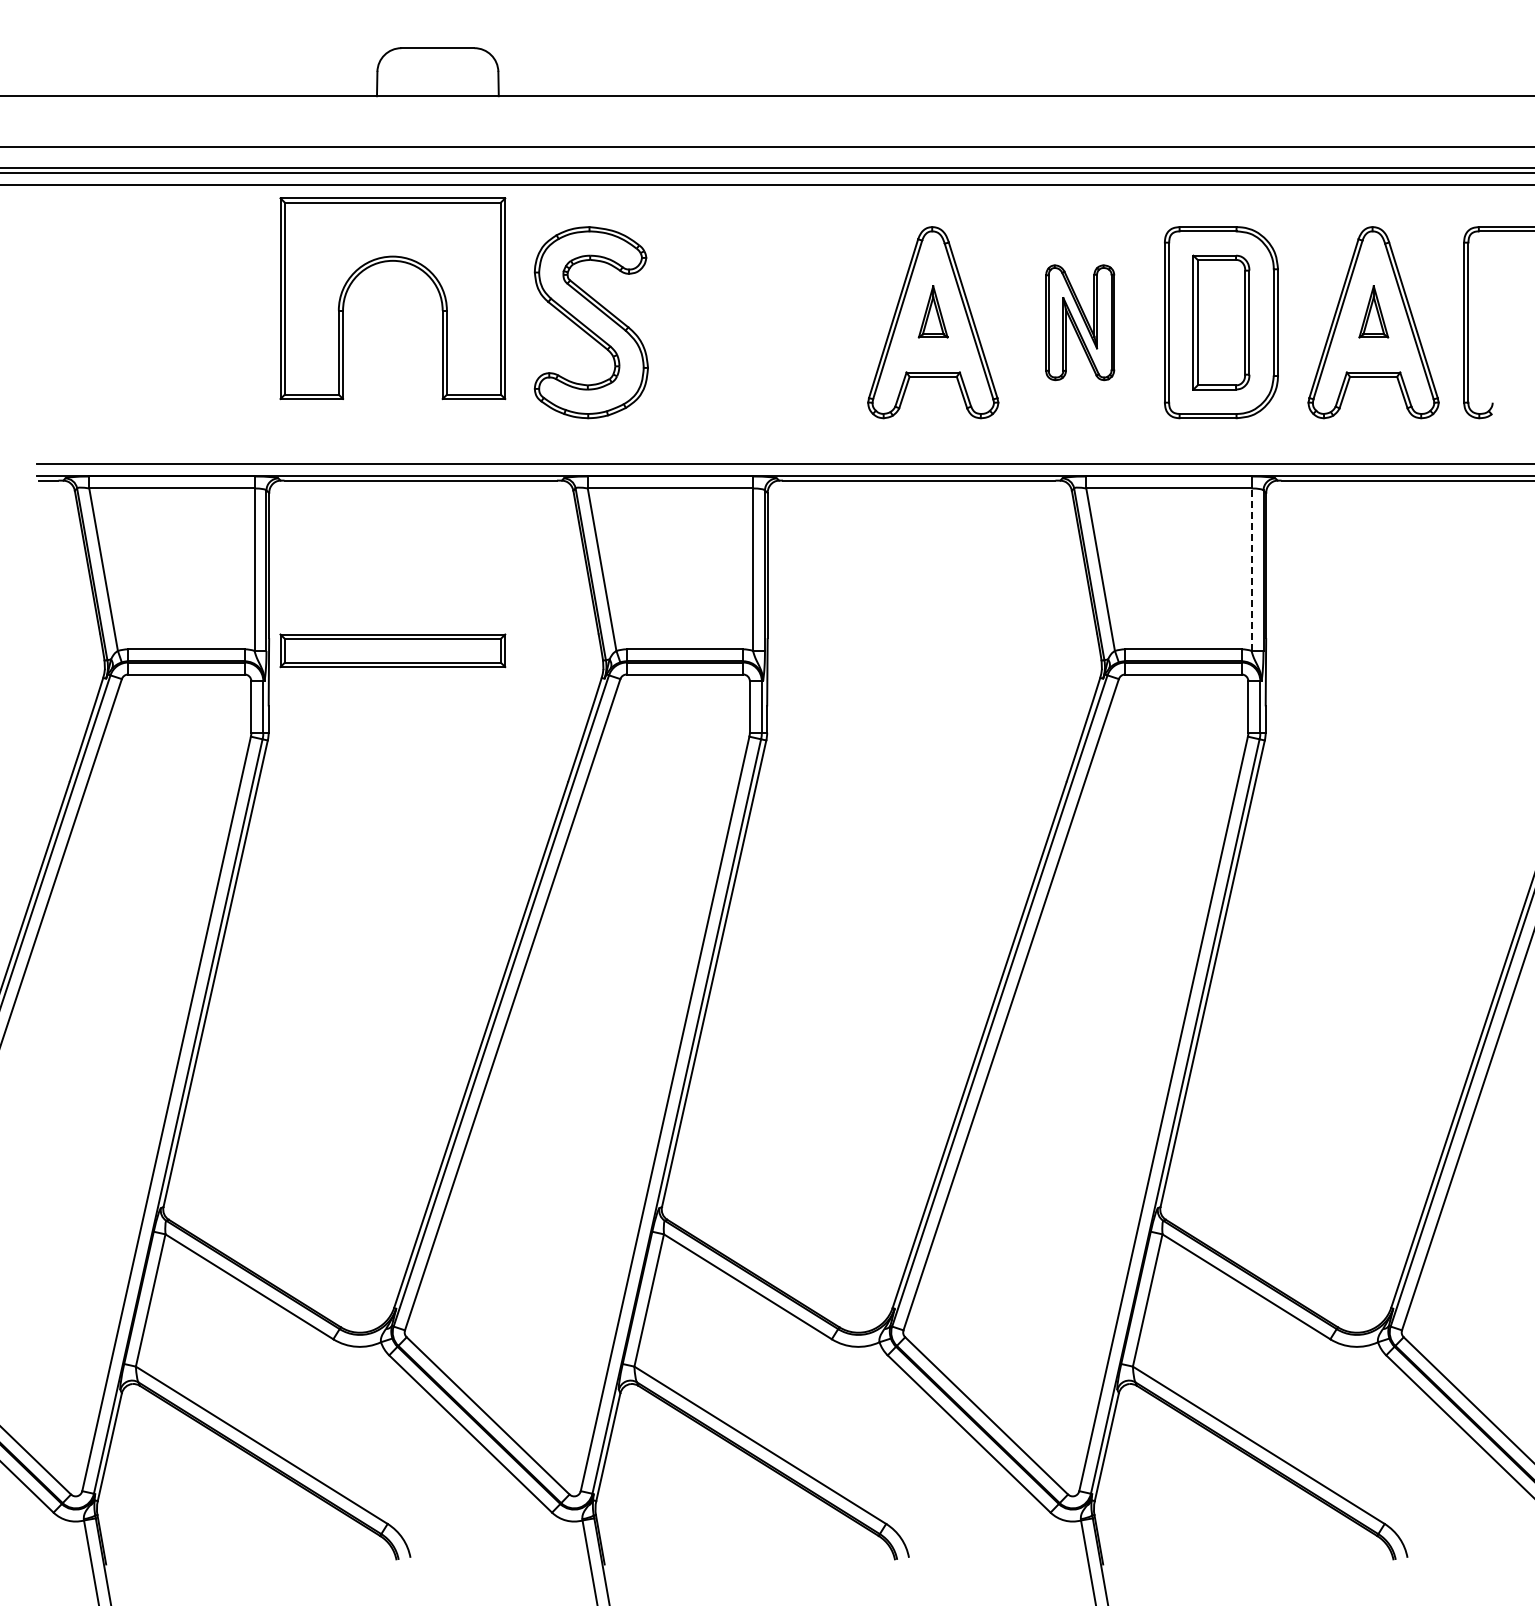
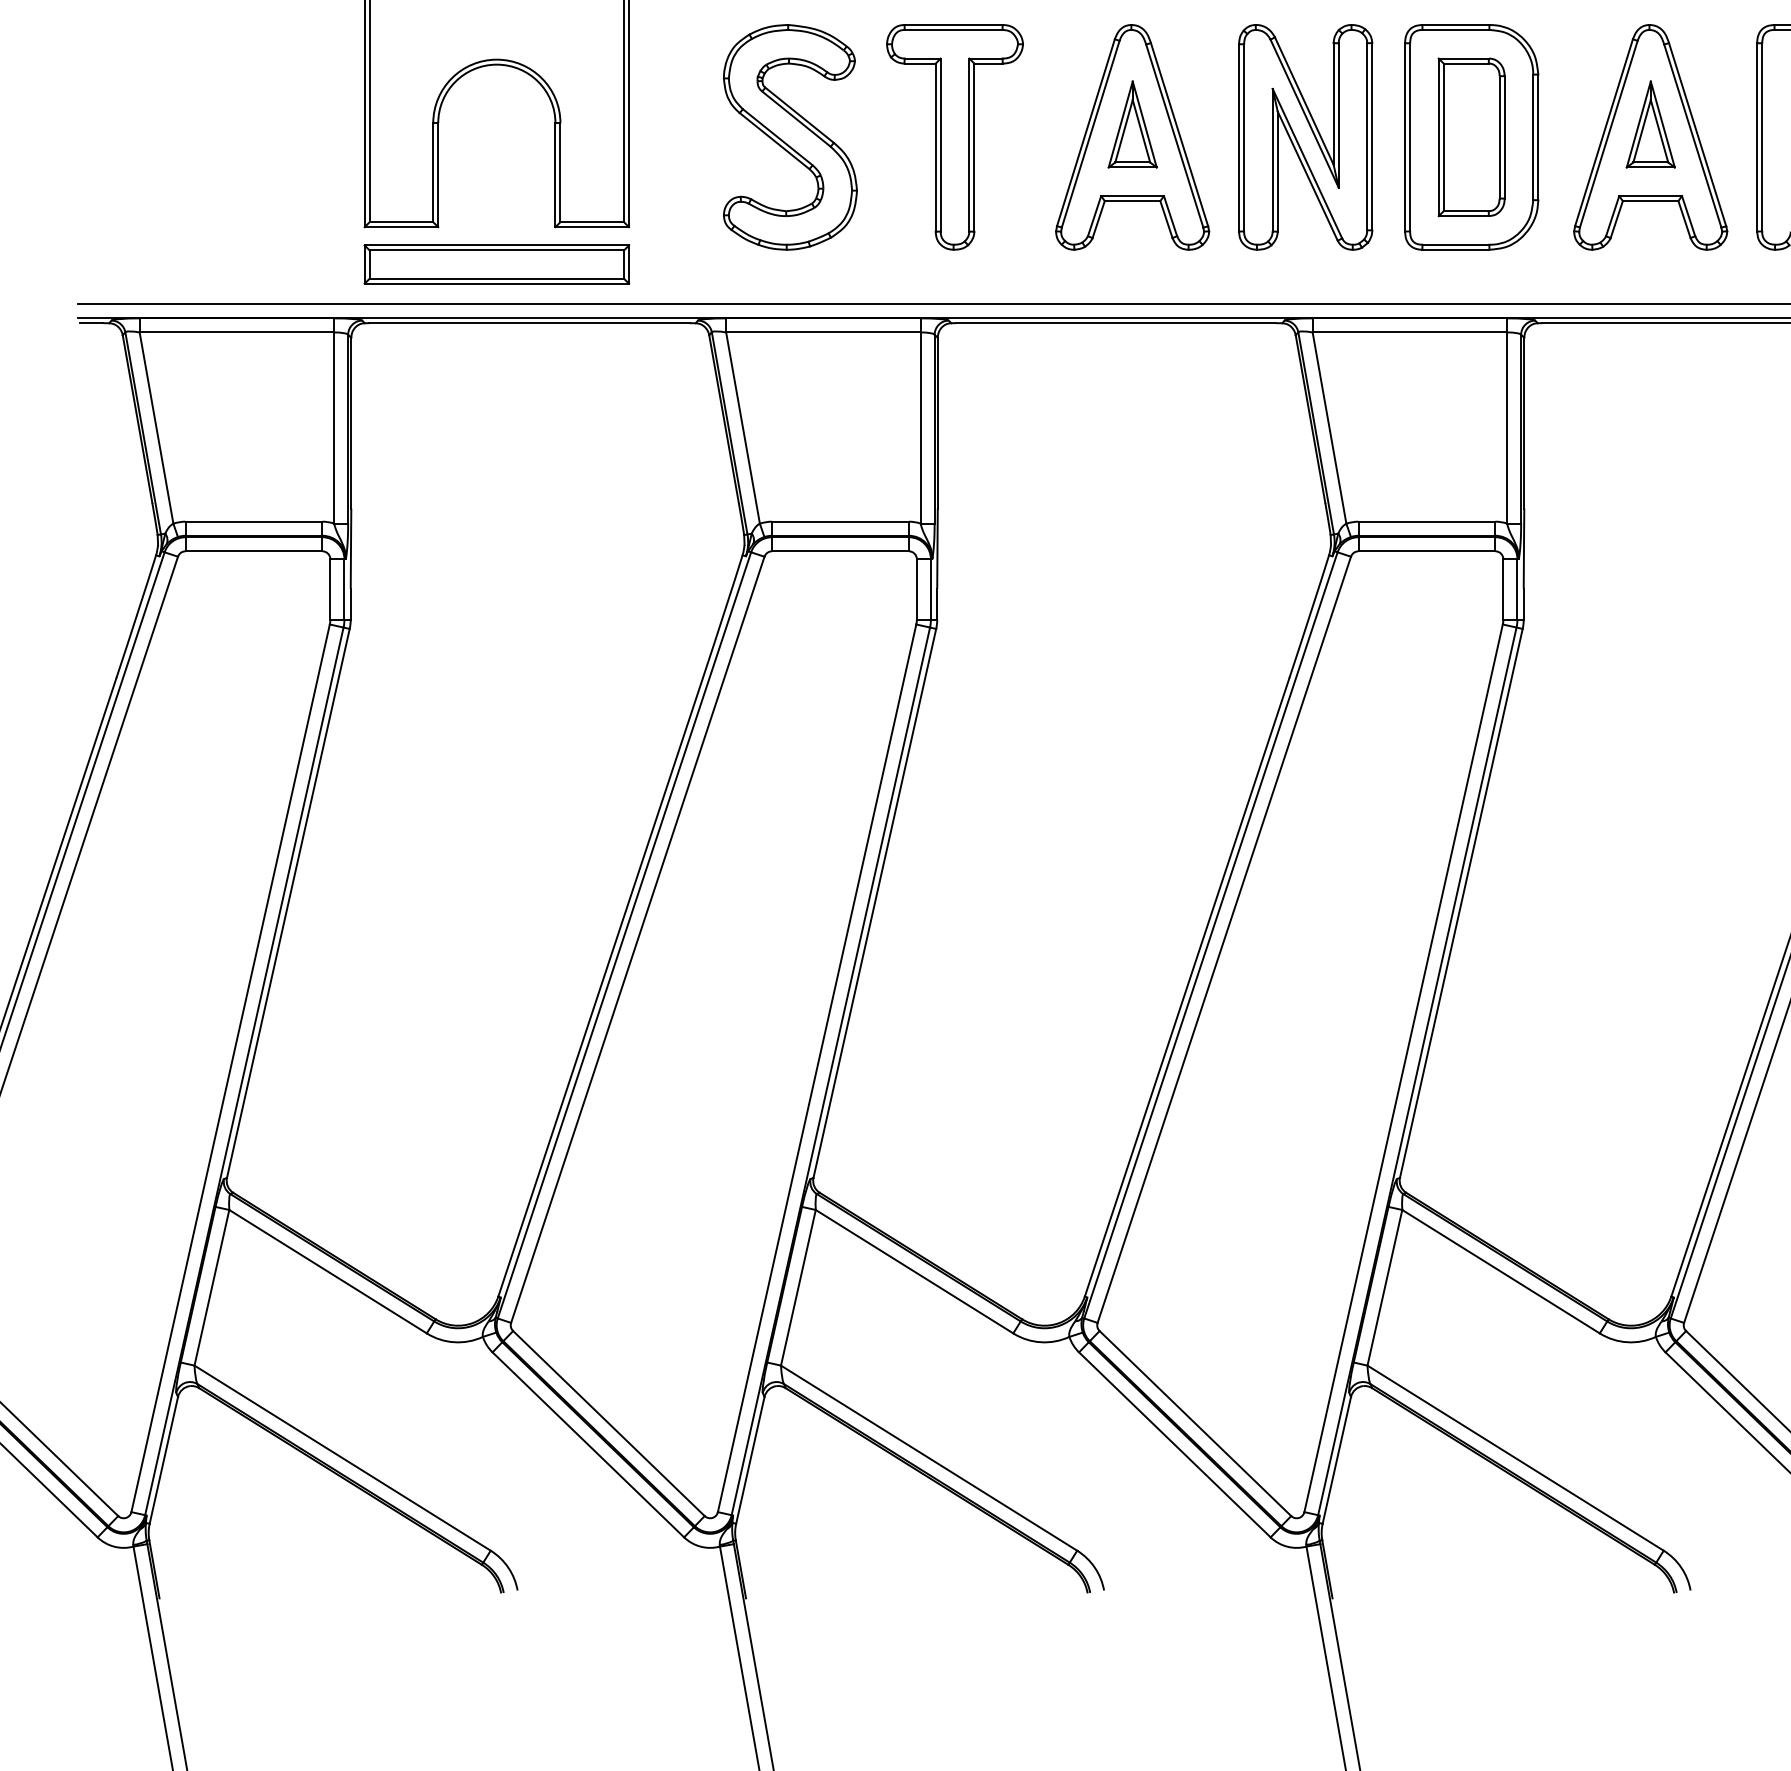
part: (932, 311) -> (1131, 124), size x1.43
part: (1373, 311) -> (1650, 124), size x1.43
part: (590, 322) -> (789, 137), moved
part: (782, 322) -> (955, 137), added
part: (1079, 322) -> (1304, 137), size x1.67
line: (1251, 569) -> (1507, 427), dashed -> solid
part: (392, 650) -> (496, 264), moved

